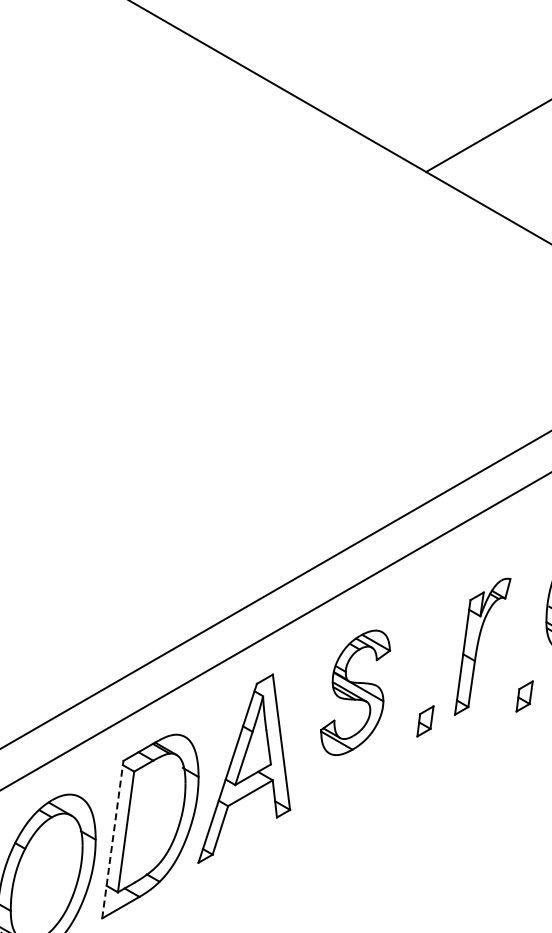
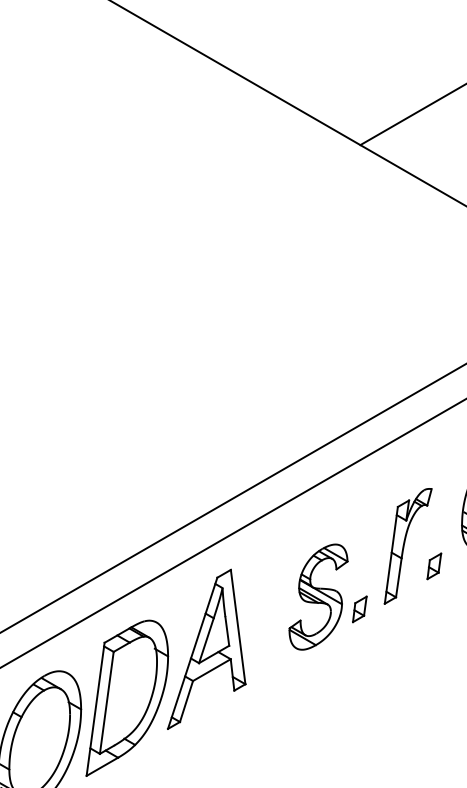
part: (355, 692) -> (318, 596), moved
part: (524, 696) -> (434, 566), moved
line: (112, 839) -> (95, 709), dashed -> solid

